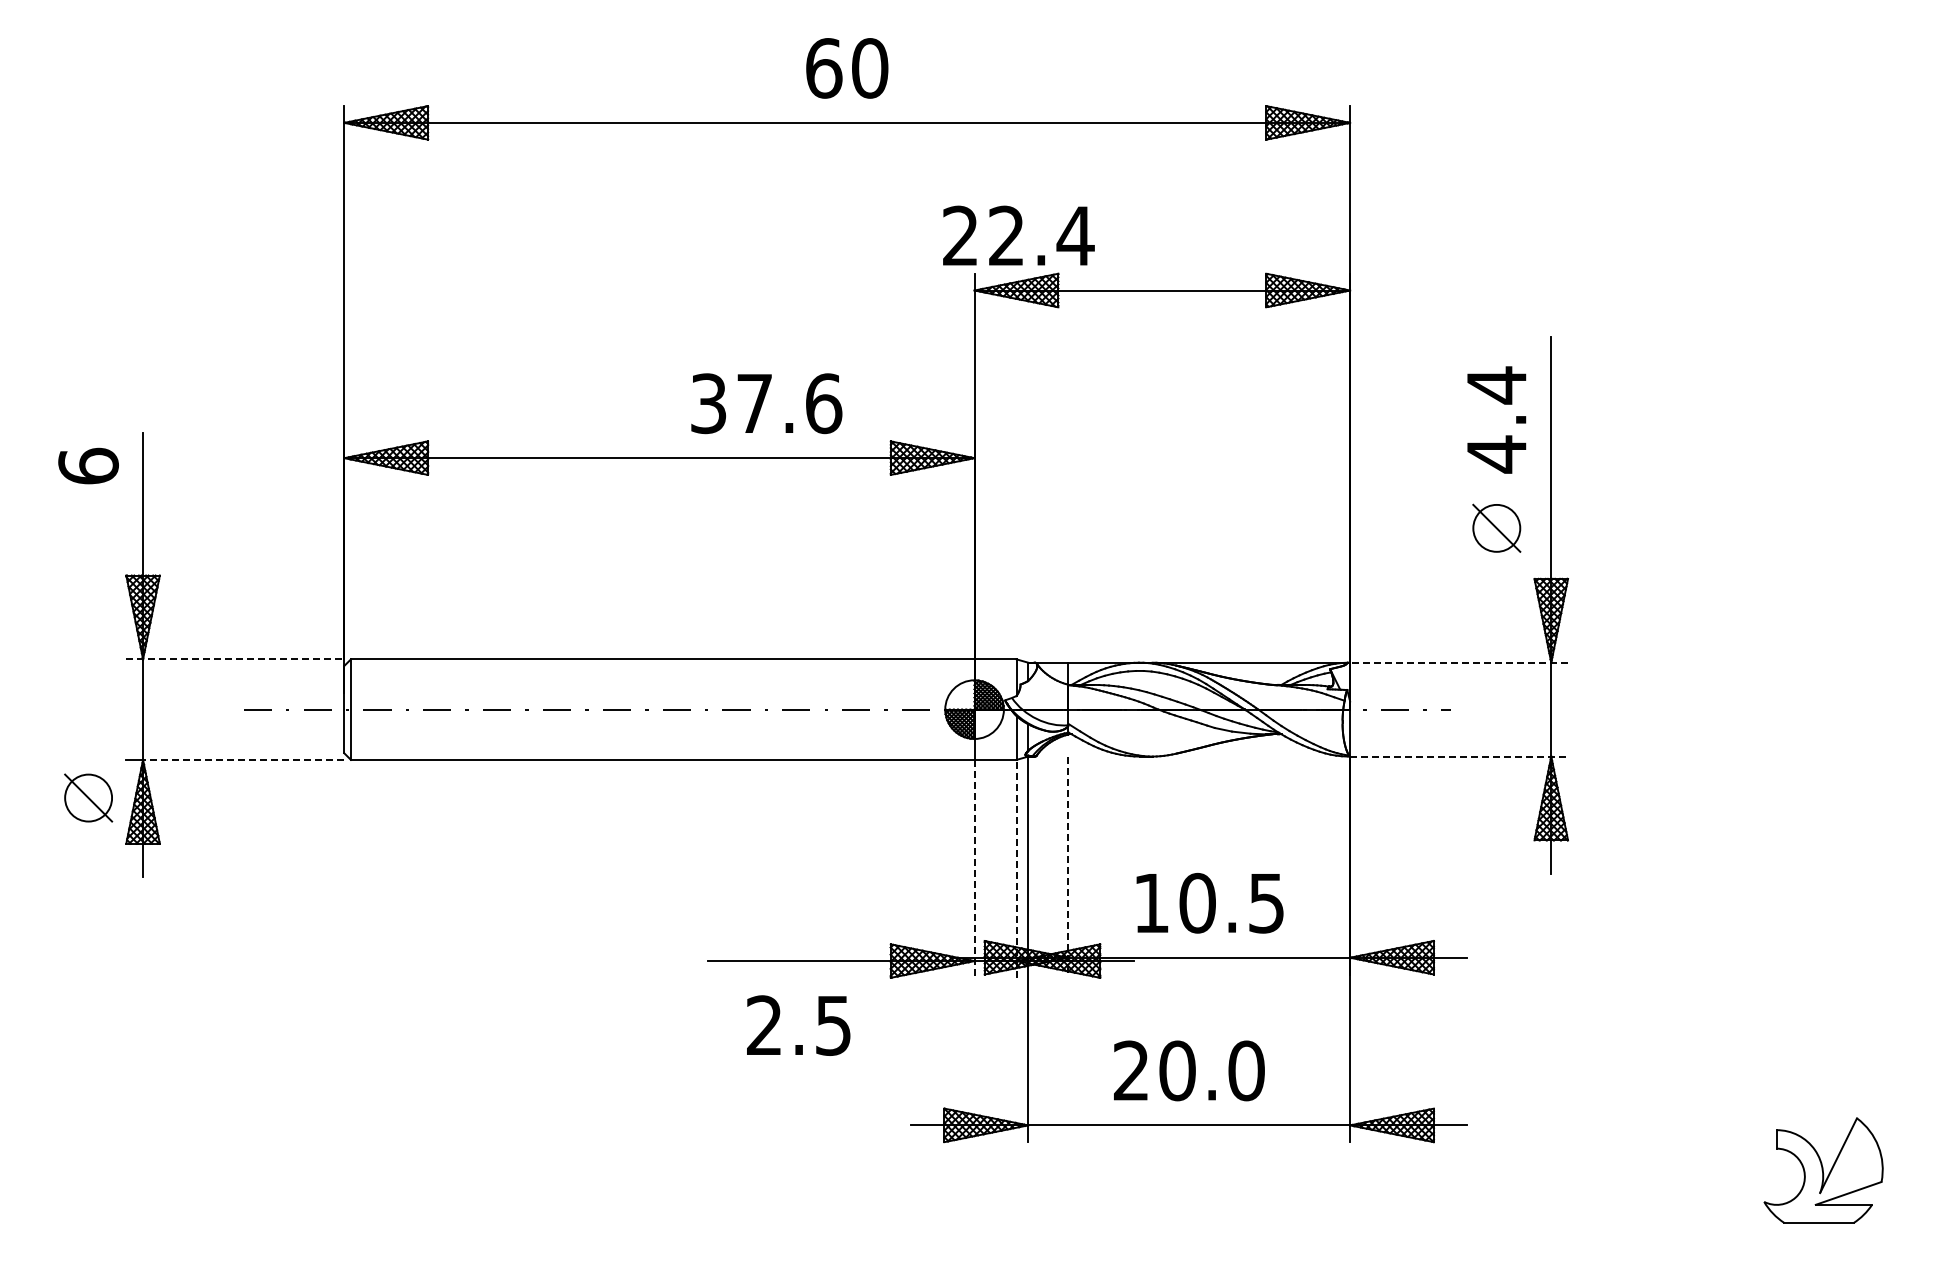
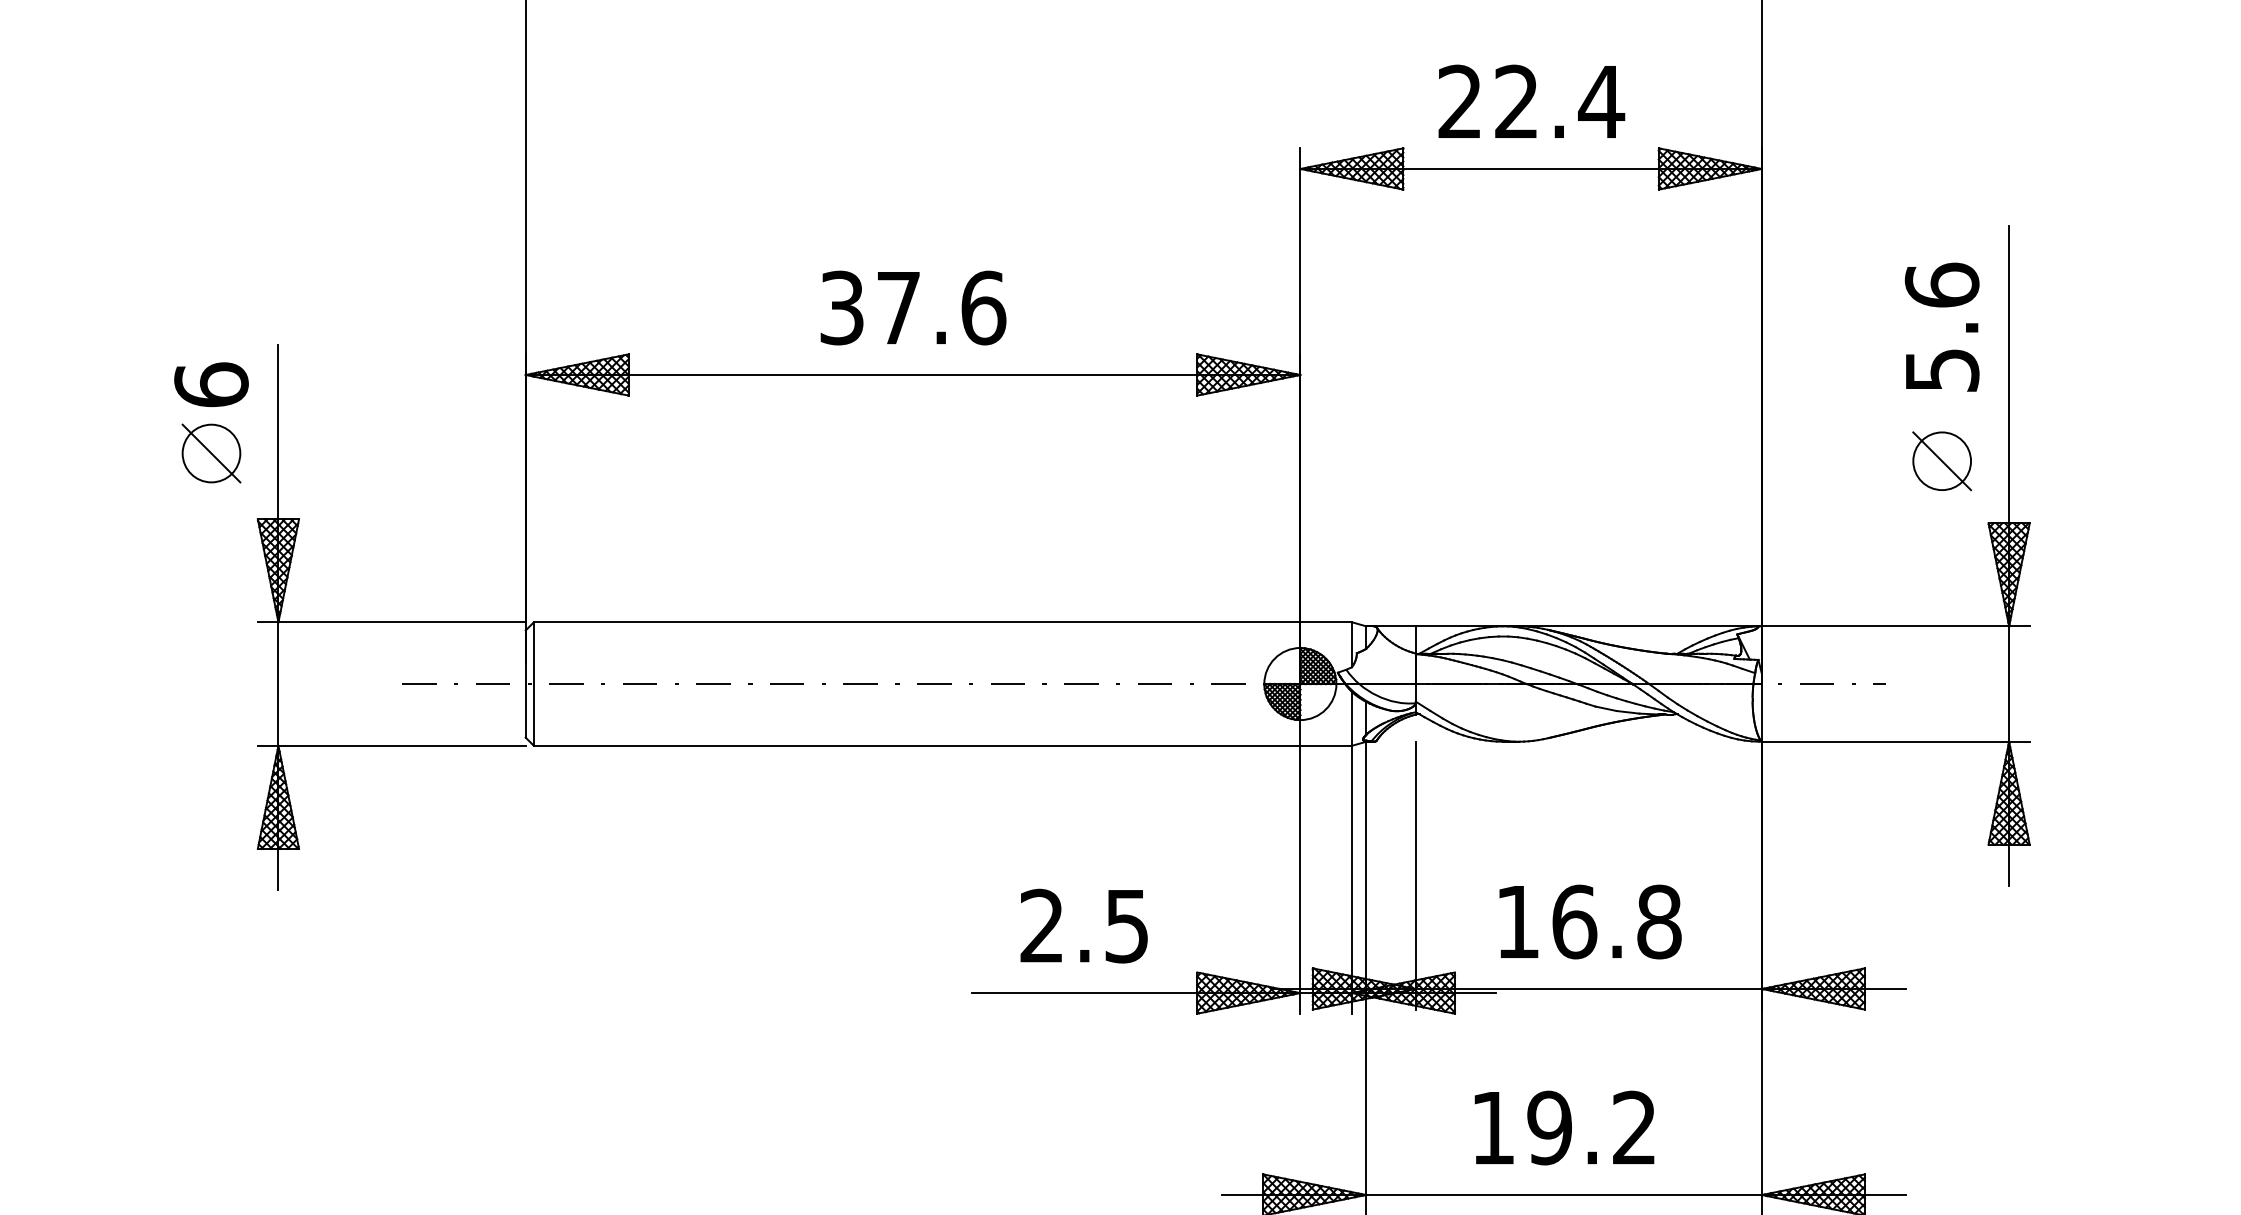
text: (1018, 235) -> (1531, 101), moved
text: (766, 403) -> (913, 307), moved
text: (1496, 419) -> (1941, 327), 4.4 -> 5.6
line: (235, 659) -> (392, 622), dashed -> solid
line: (1459, 662) -> (1896, 626), dashed -> solid
line: (1459, 756) -> (1896, 741), dashed -> solid
line: (243, 759) -> (401, 745), dashed -> solid
part: (88, 797) -> (211, 452), moved
line: (1068, 865) -> (1415, 875), dashed -> solid
line: (974, 868) -> (1300, 879), dashed -> solid
line: (1016, 868) -> (1351, 879), dashed -> solid
text: (1231, 902) -> (1616, 921), 10.5 -> 16.8
text: (798, 1025) -> (1083, 925), moved
text: (1189, 1070) -> (1564, 1127), 20.0 -> 19.2

